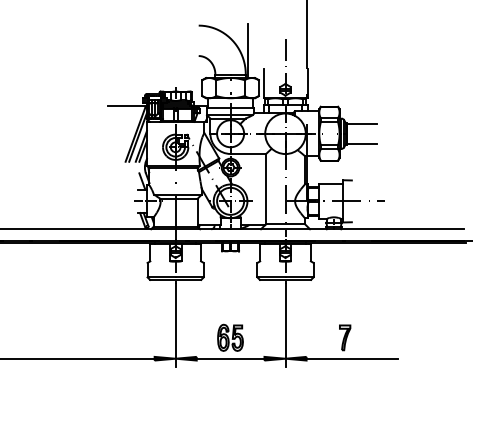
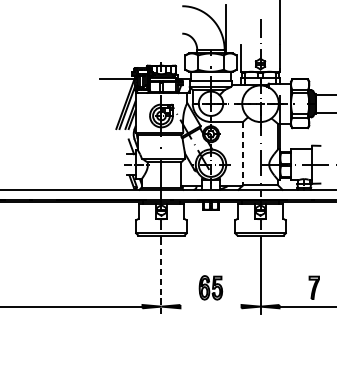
line: (266, 189) -> (243, 154), solid -> dashed
line: (175, 325) -> (161, 276), solid -> dashed
line: (230, 358) -> (210, 306), removed

